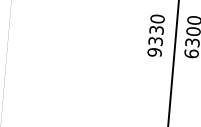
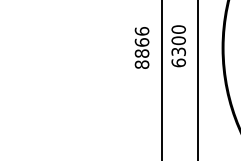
text: (155, 36) -> (141, 48), 9330 -> 8866

